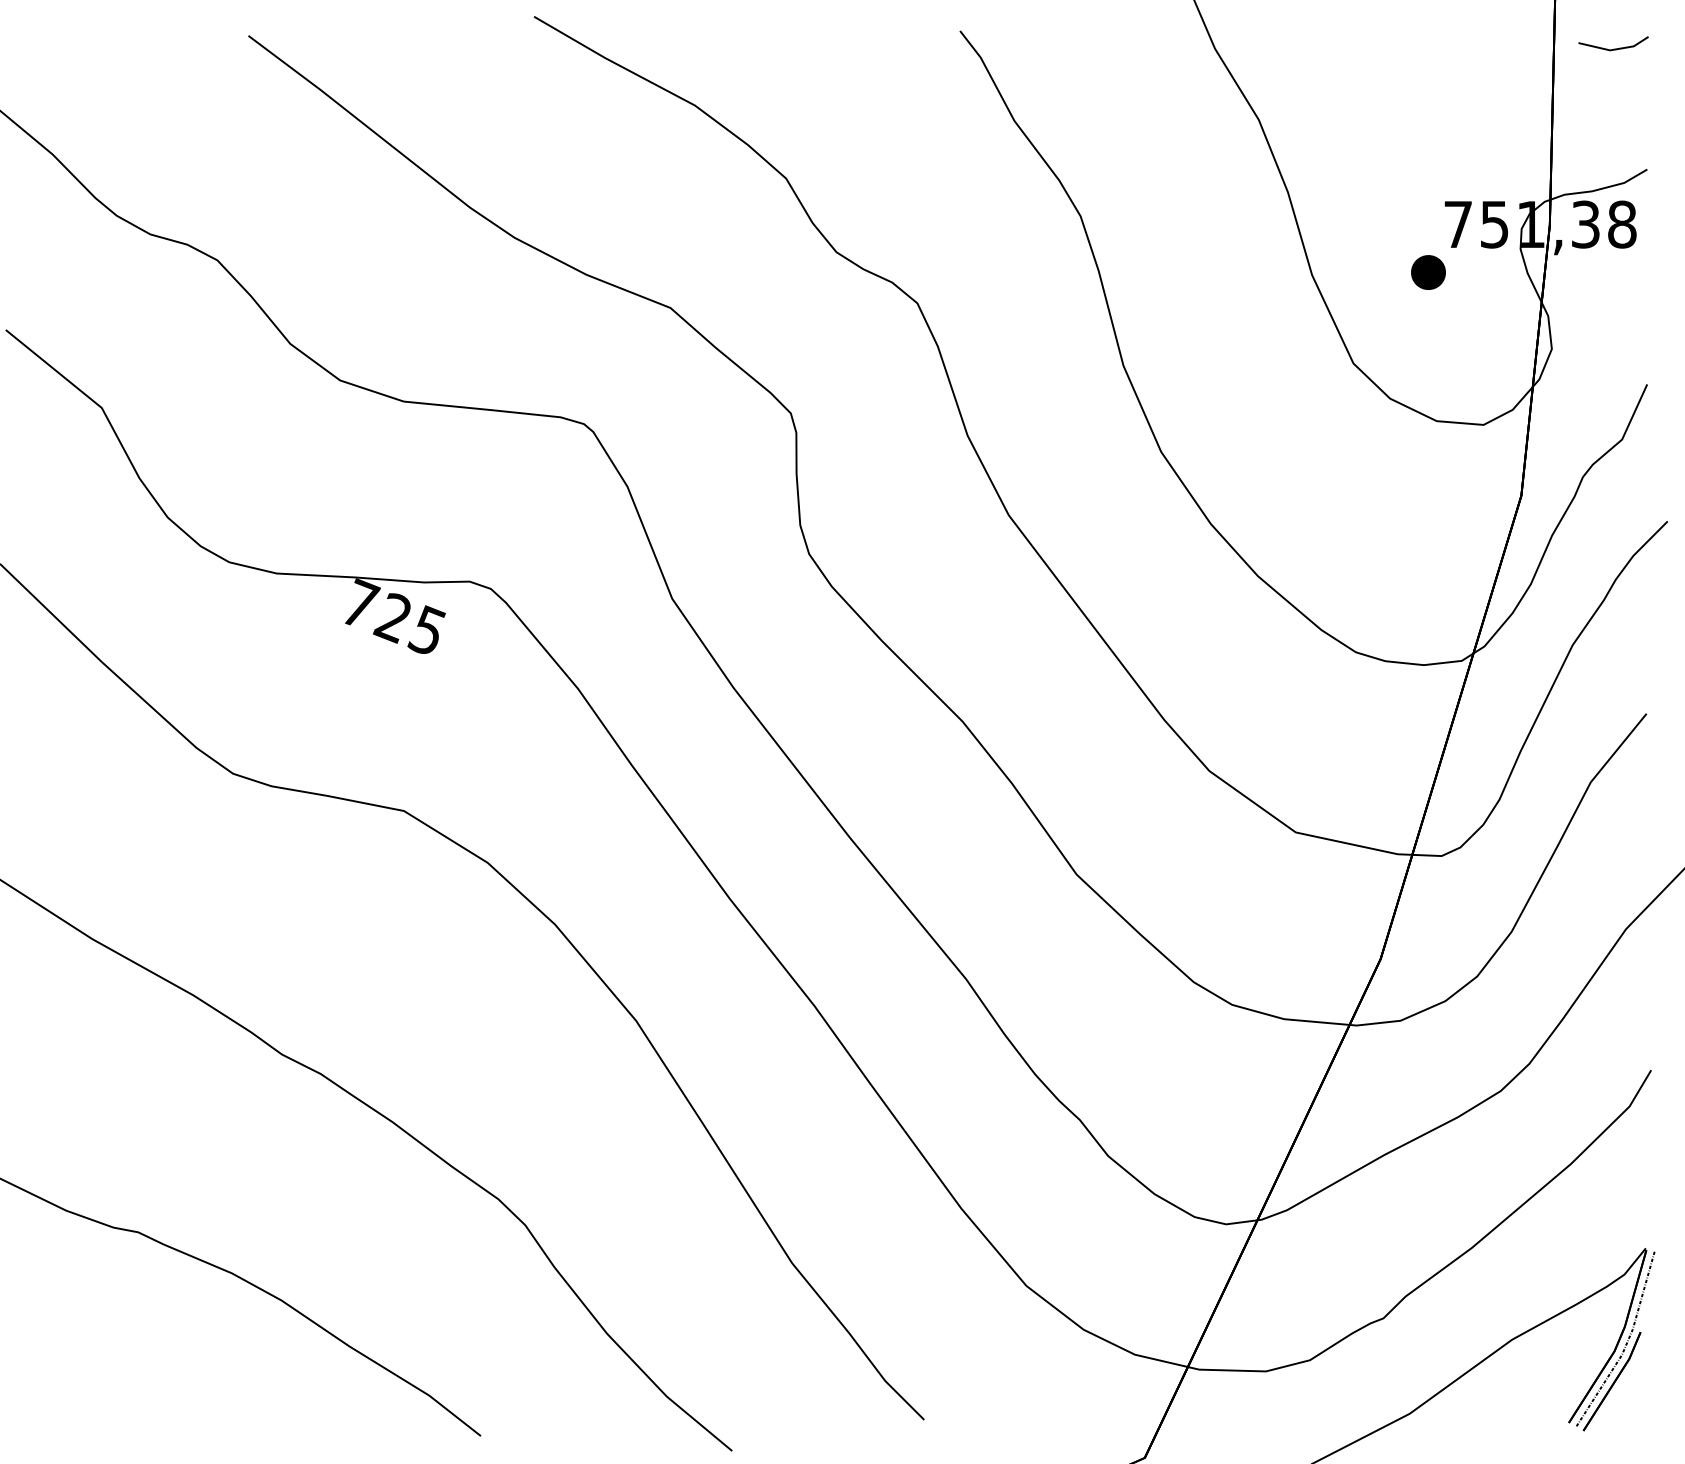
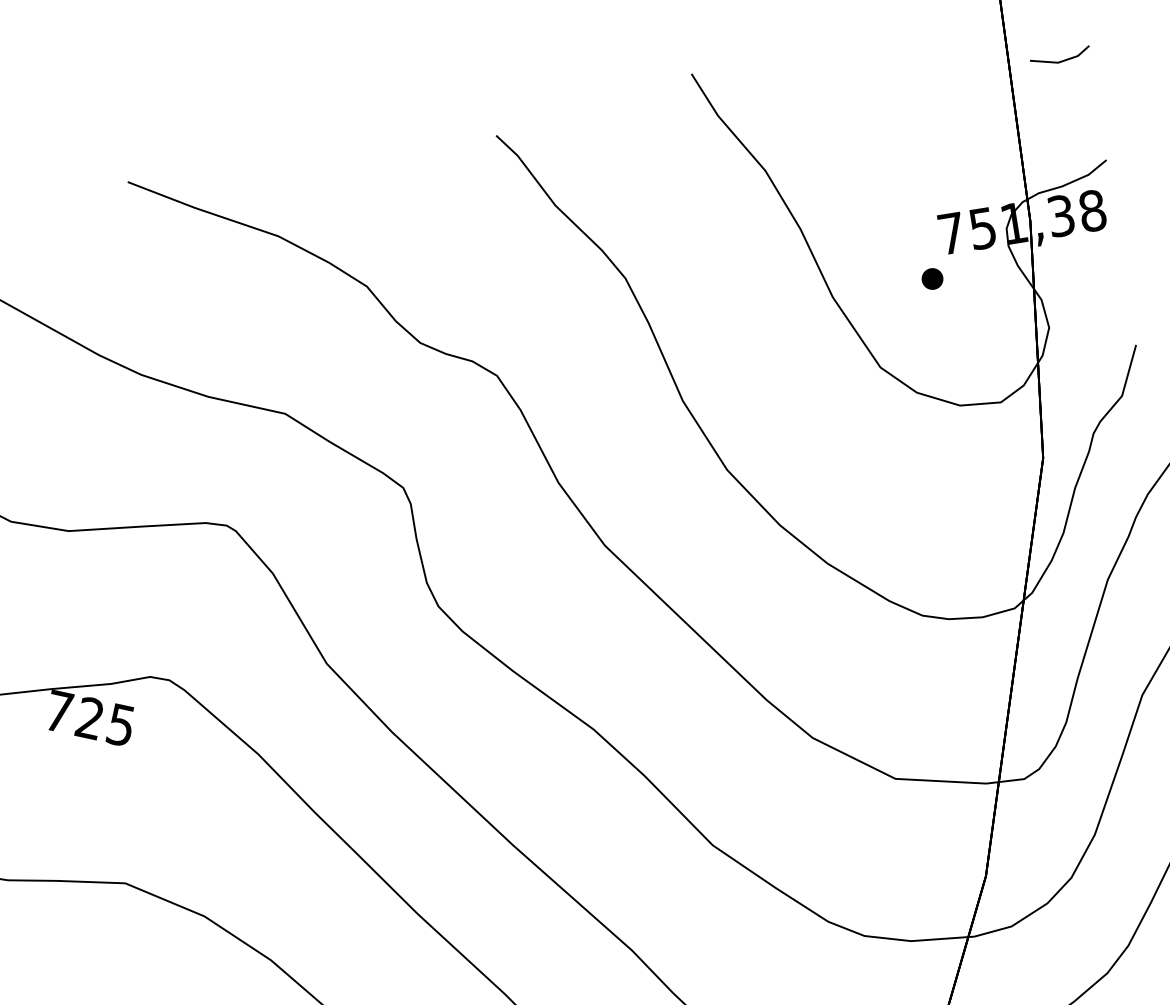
part: (1428, 272) -> (932, 278), size x0.71

